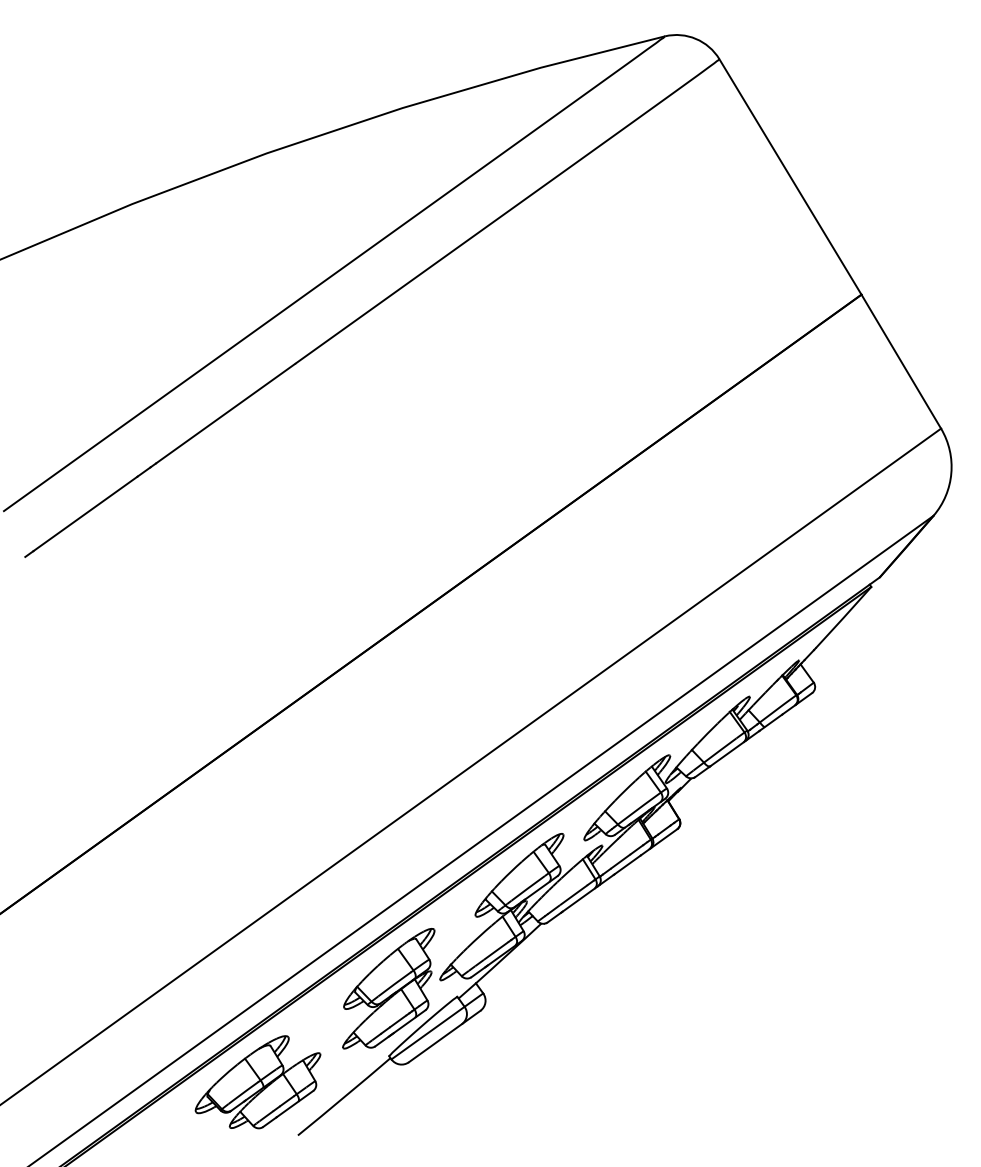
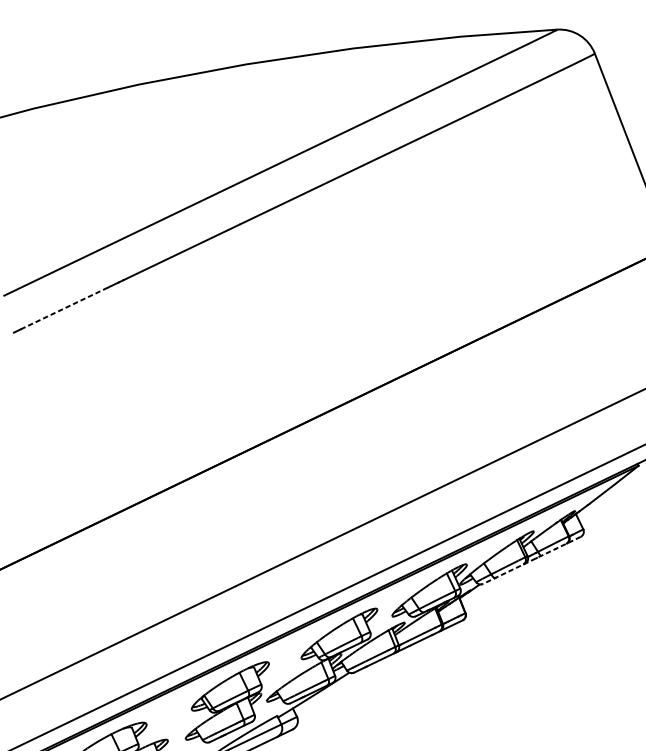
line: (85, 513) -> (64, 308), solid -> dashed
line: (753, 735) -> (531, 560), solid -> dashed

